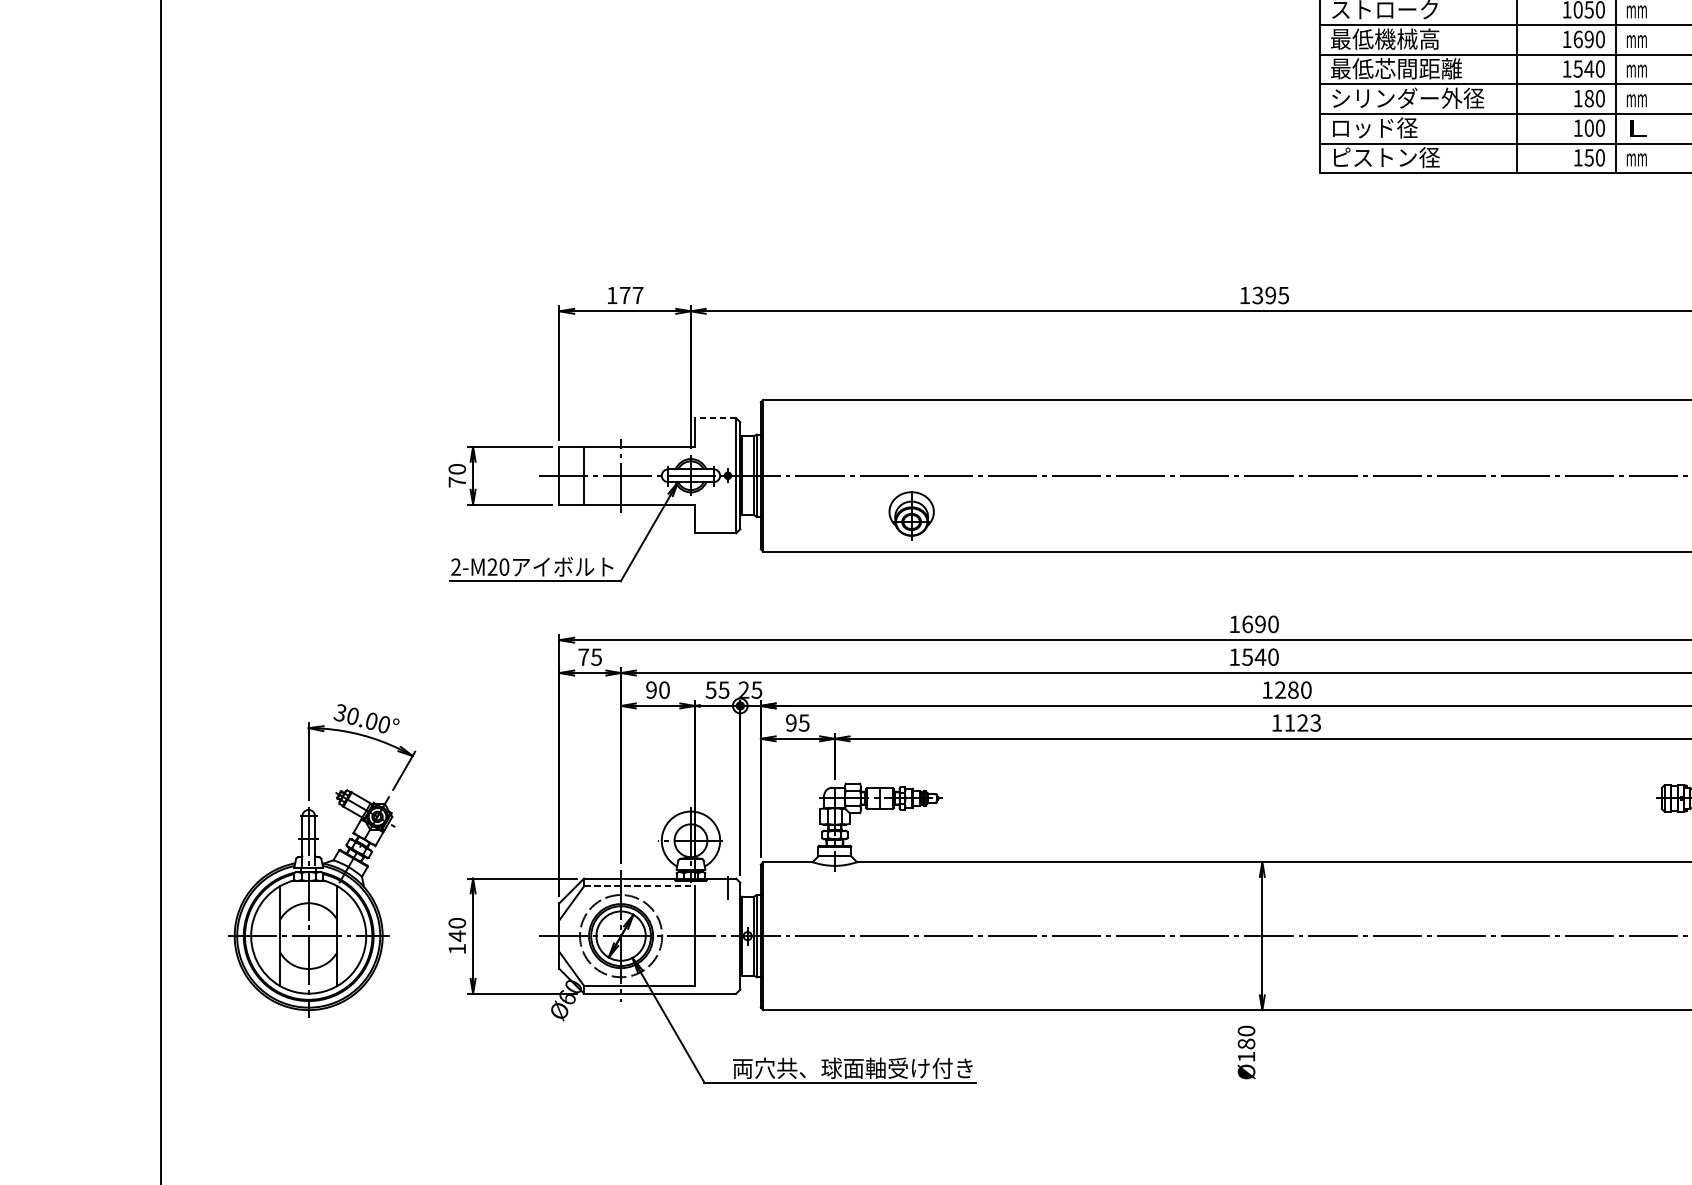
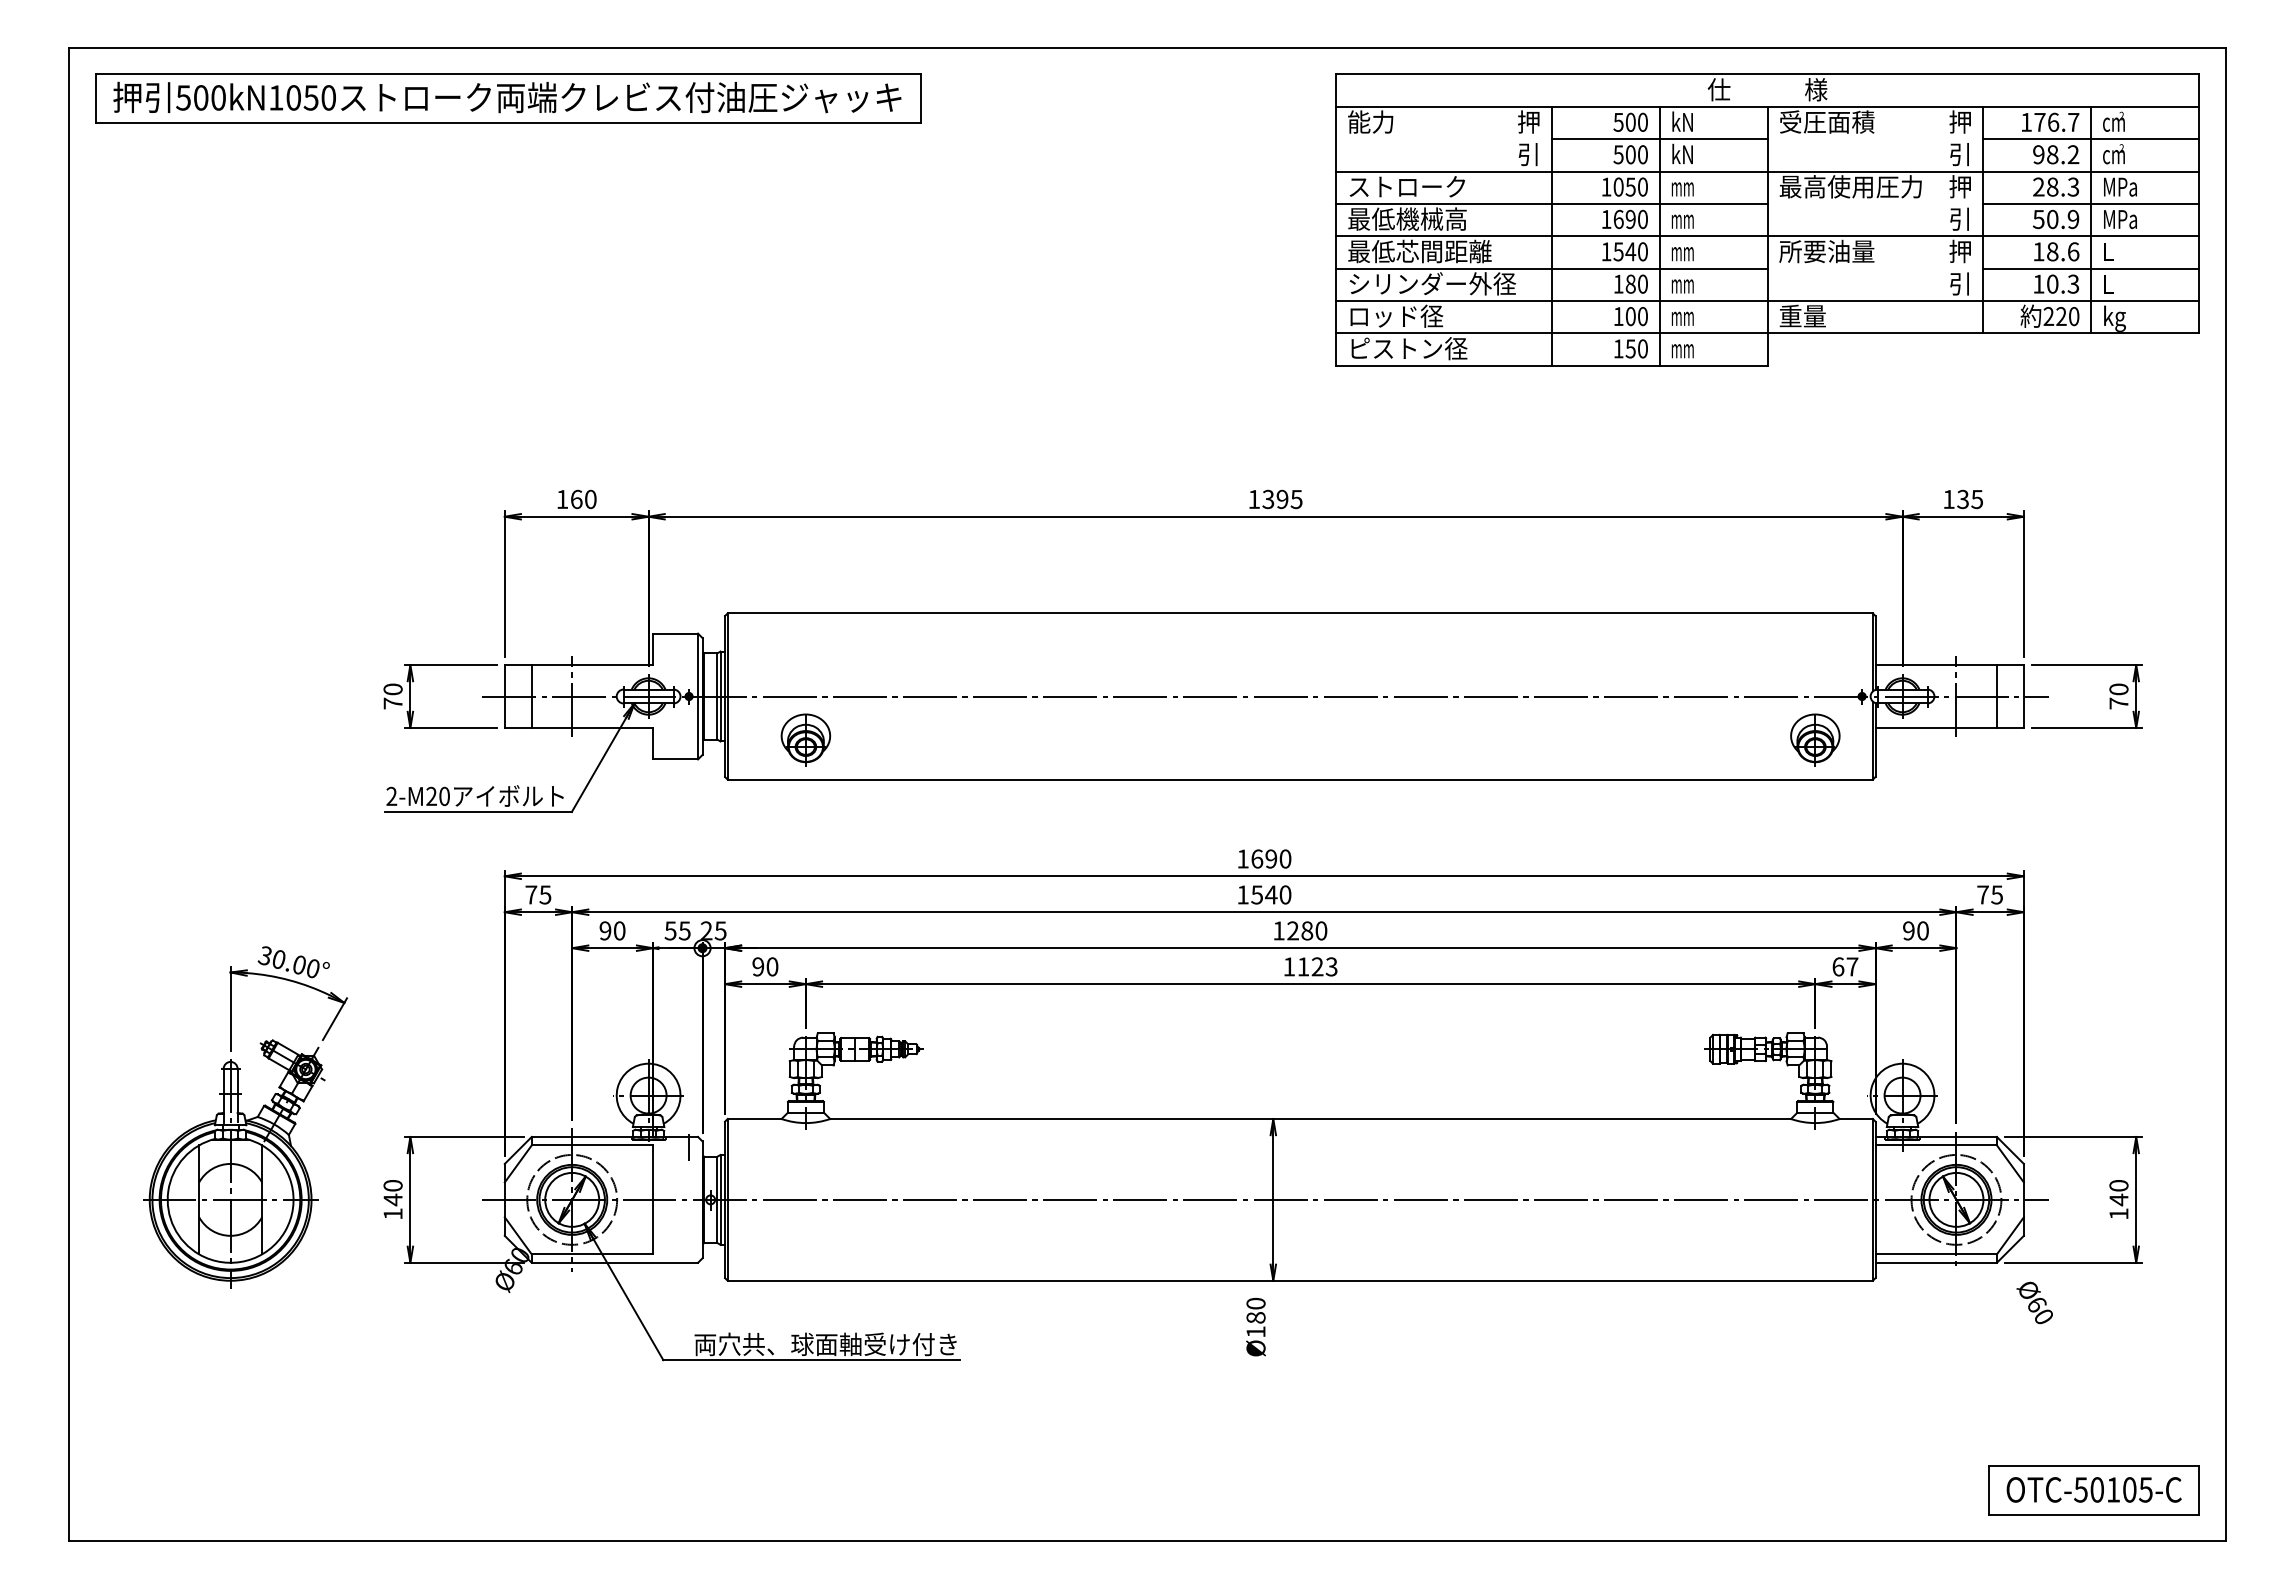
text: (1636, 128) -> (1682, 316), L -> mm
text: (631, 295) -> (583, 499), 177 -> 160
line: (715, 418) -> (675, 633), dashed -> solid
part: (911, 515) -> (805, 739), moved
text: (804, 722) -> (772, 966), 95 -> 90
line: (639, 886) -> (592, 1145), dashed -> solid

